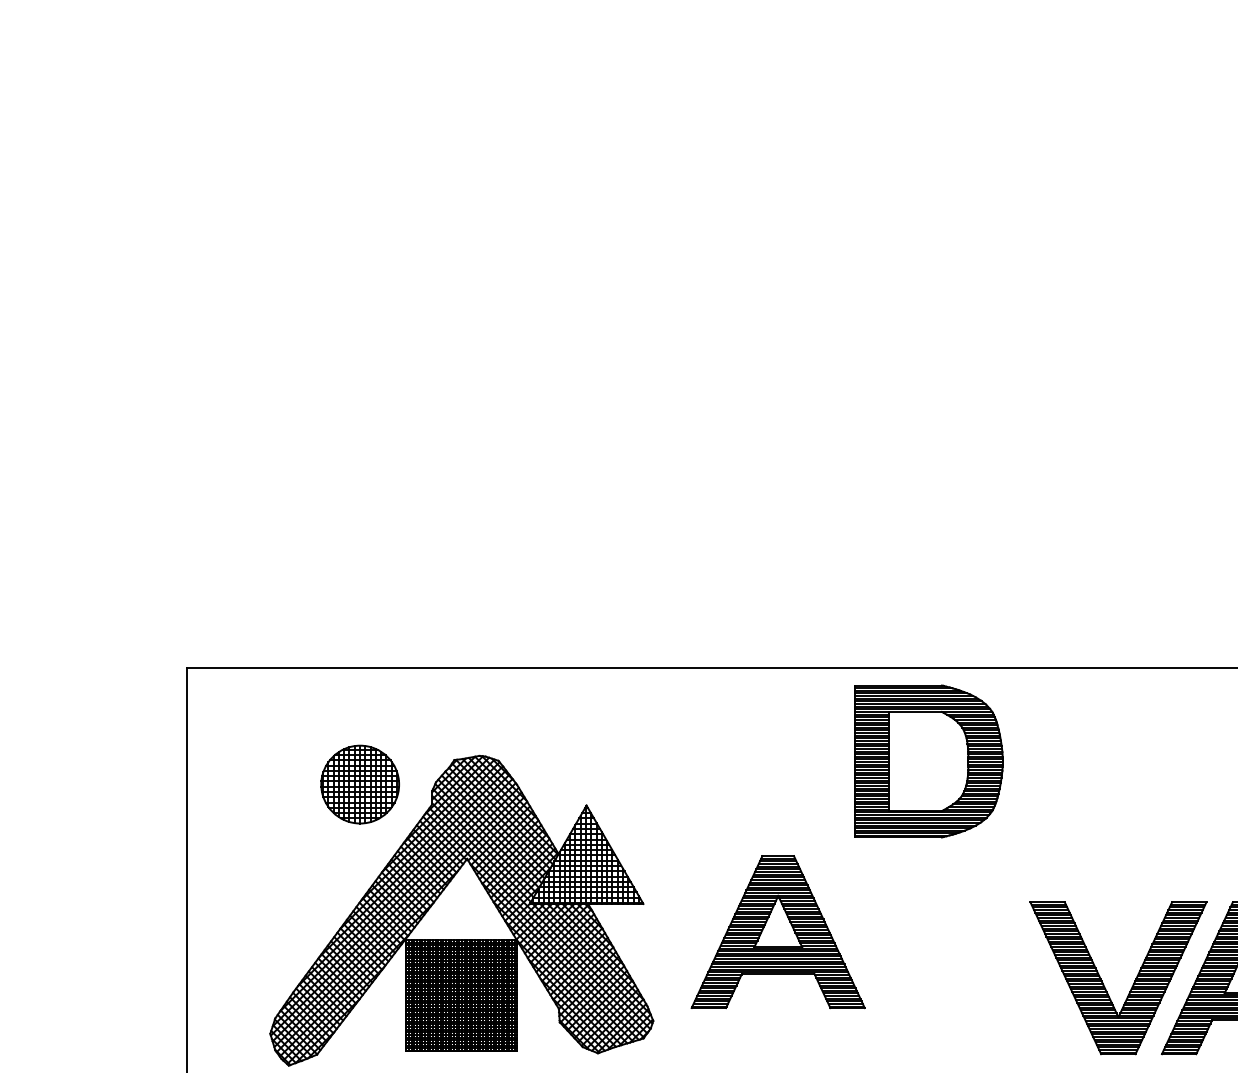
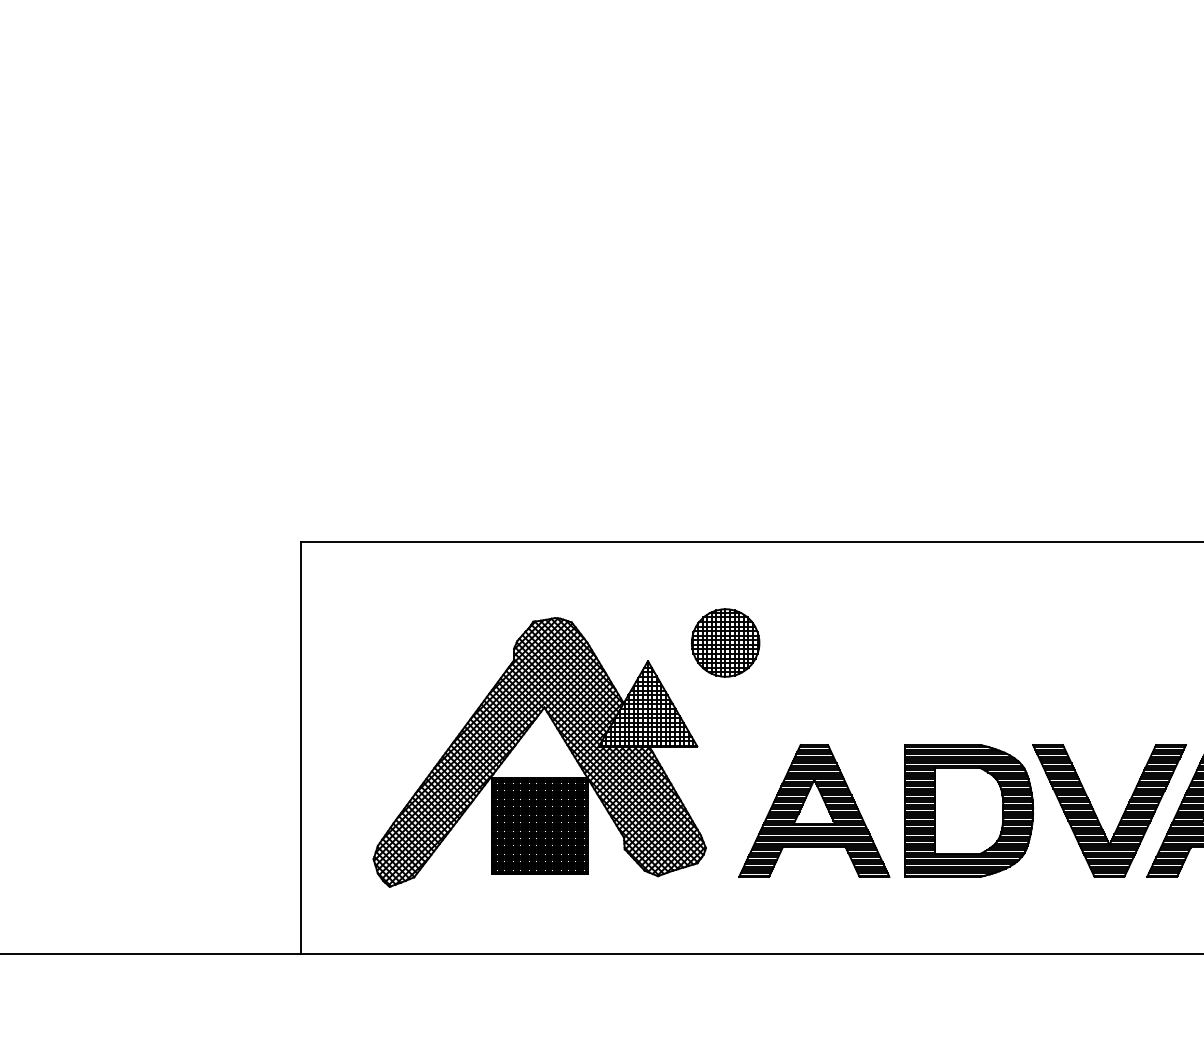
part: (929, 760) -> (969, 810), moved
part: (360, 784) -> (725, 642), moved
part: (778, 931) -> (814, 810), moved

